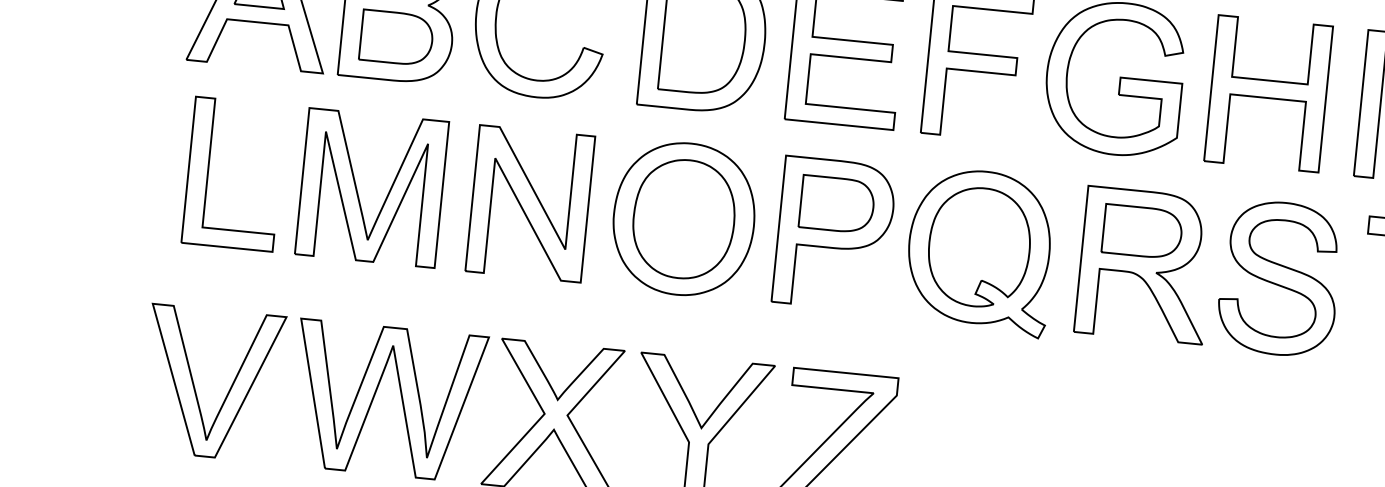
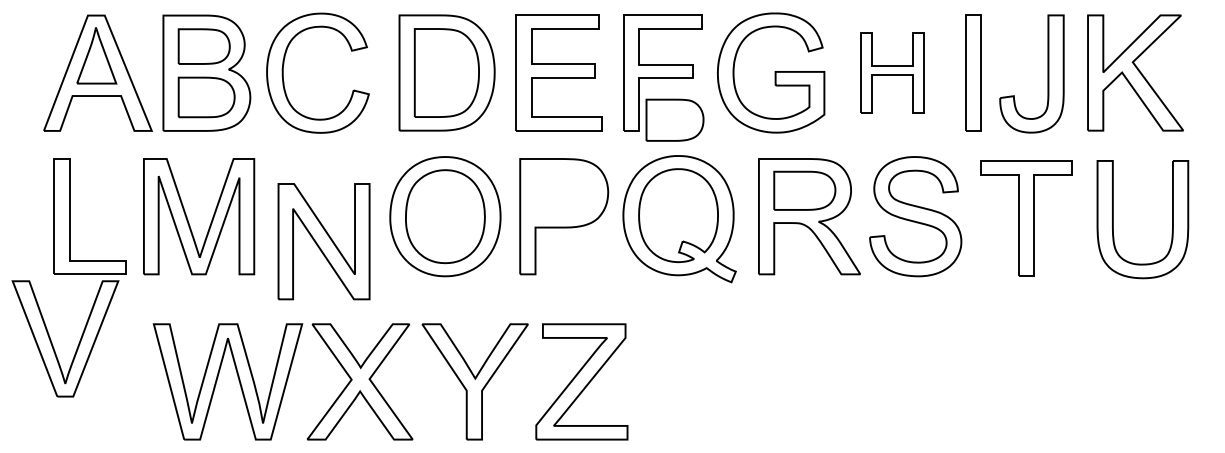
part: (1268, 93) -> (892, 72), size x0.7
part: (529, 203) -> (323, 241), moved
part: (836, 203) -> (674, 119), moved
part: (195, 386) -> (52, 342), moved

